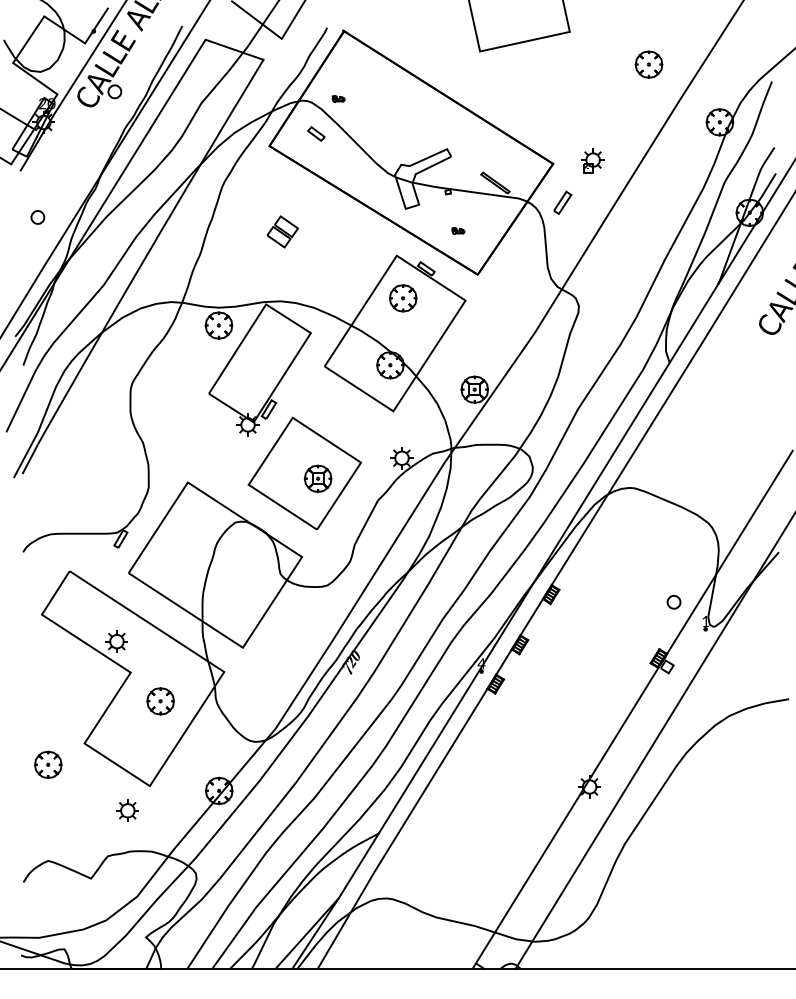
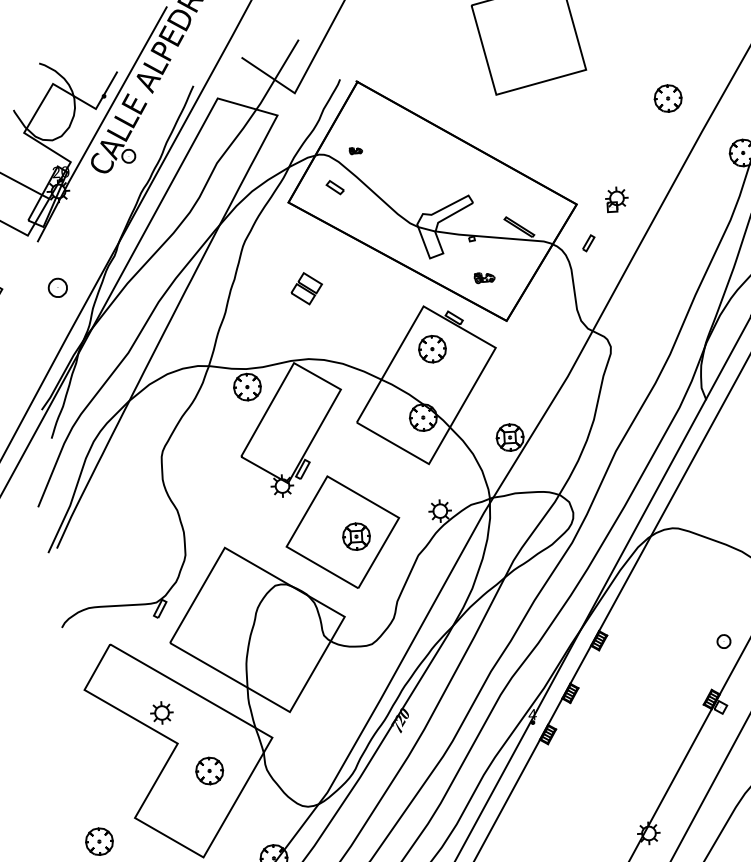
part: (562, 202) -> (588, 243), size x0.7
part: (37, 217) -> (57, 287), size x1.4
part: (458, 230) -> (484, 277), size x1.6

